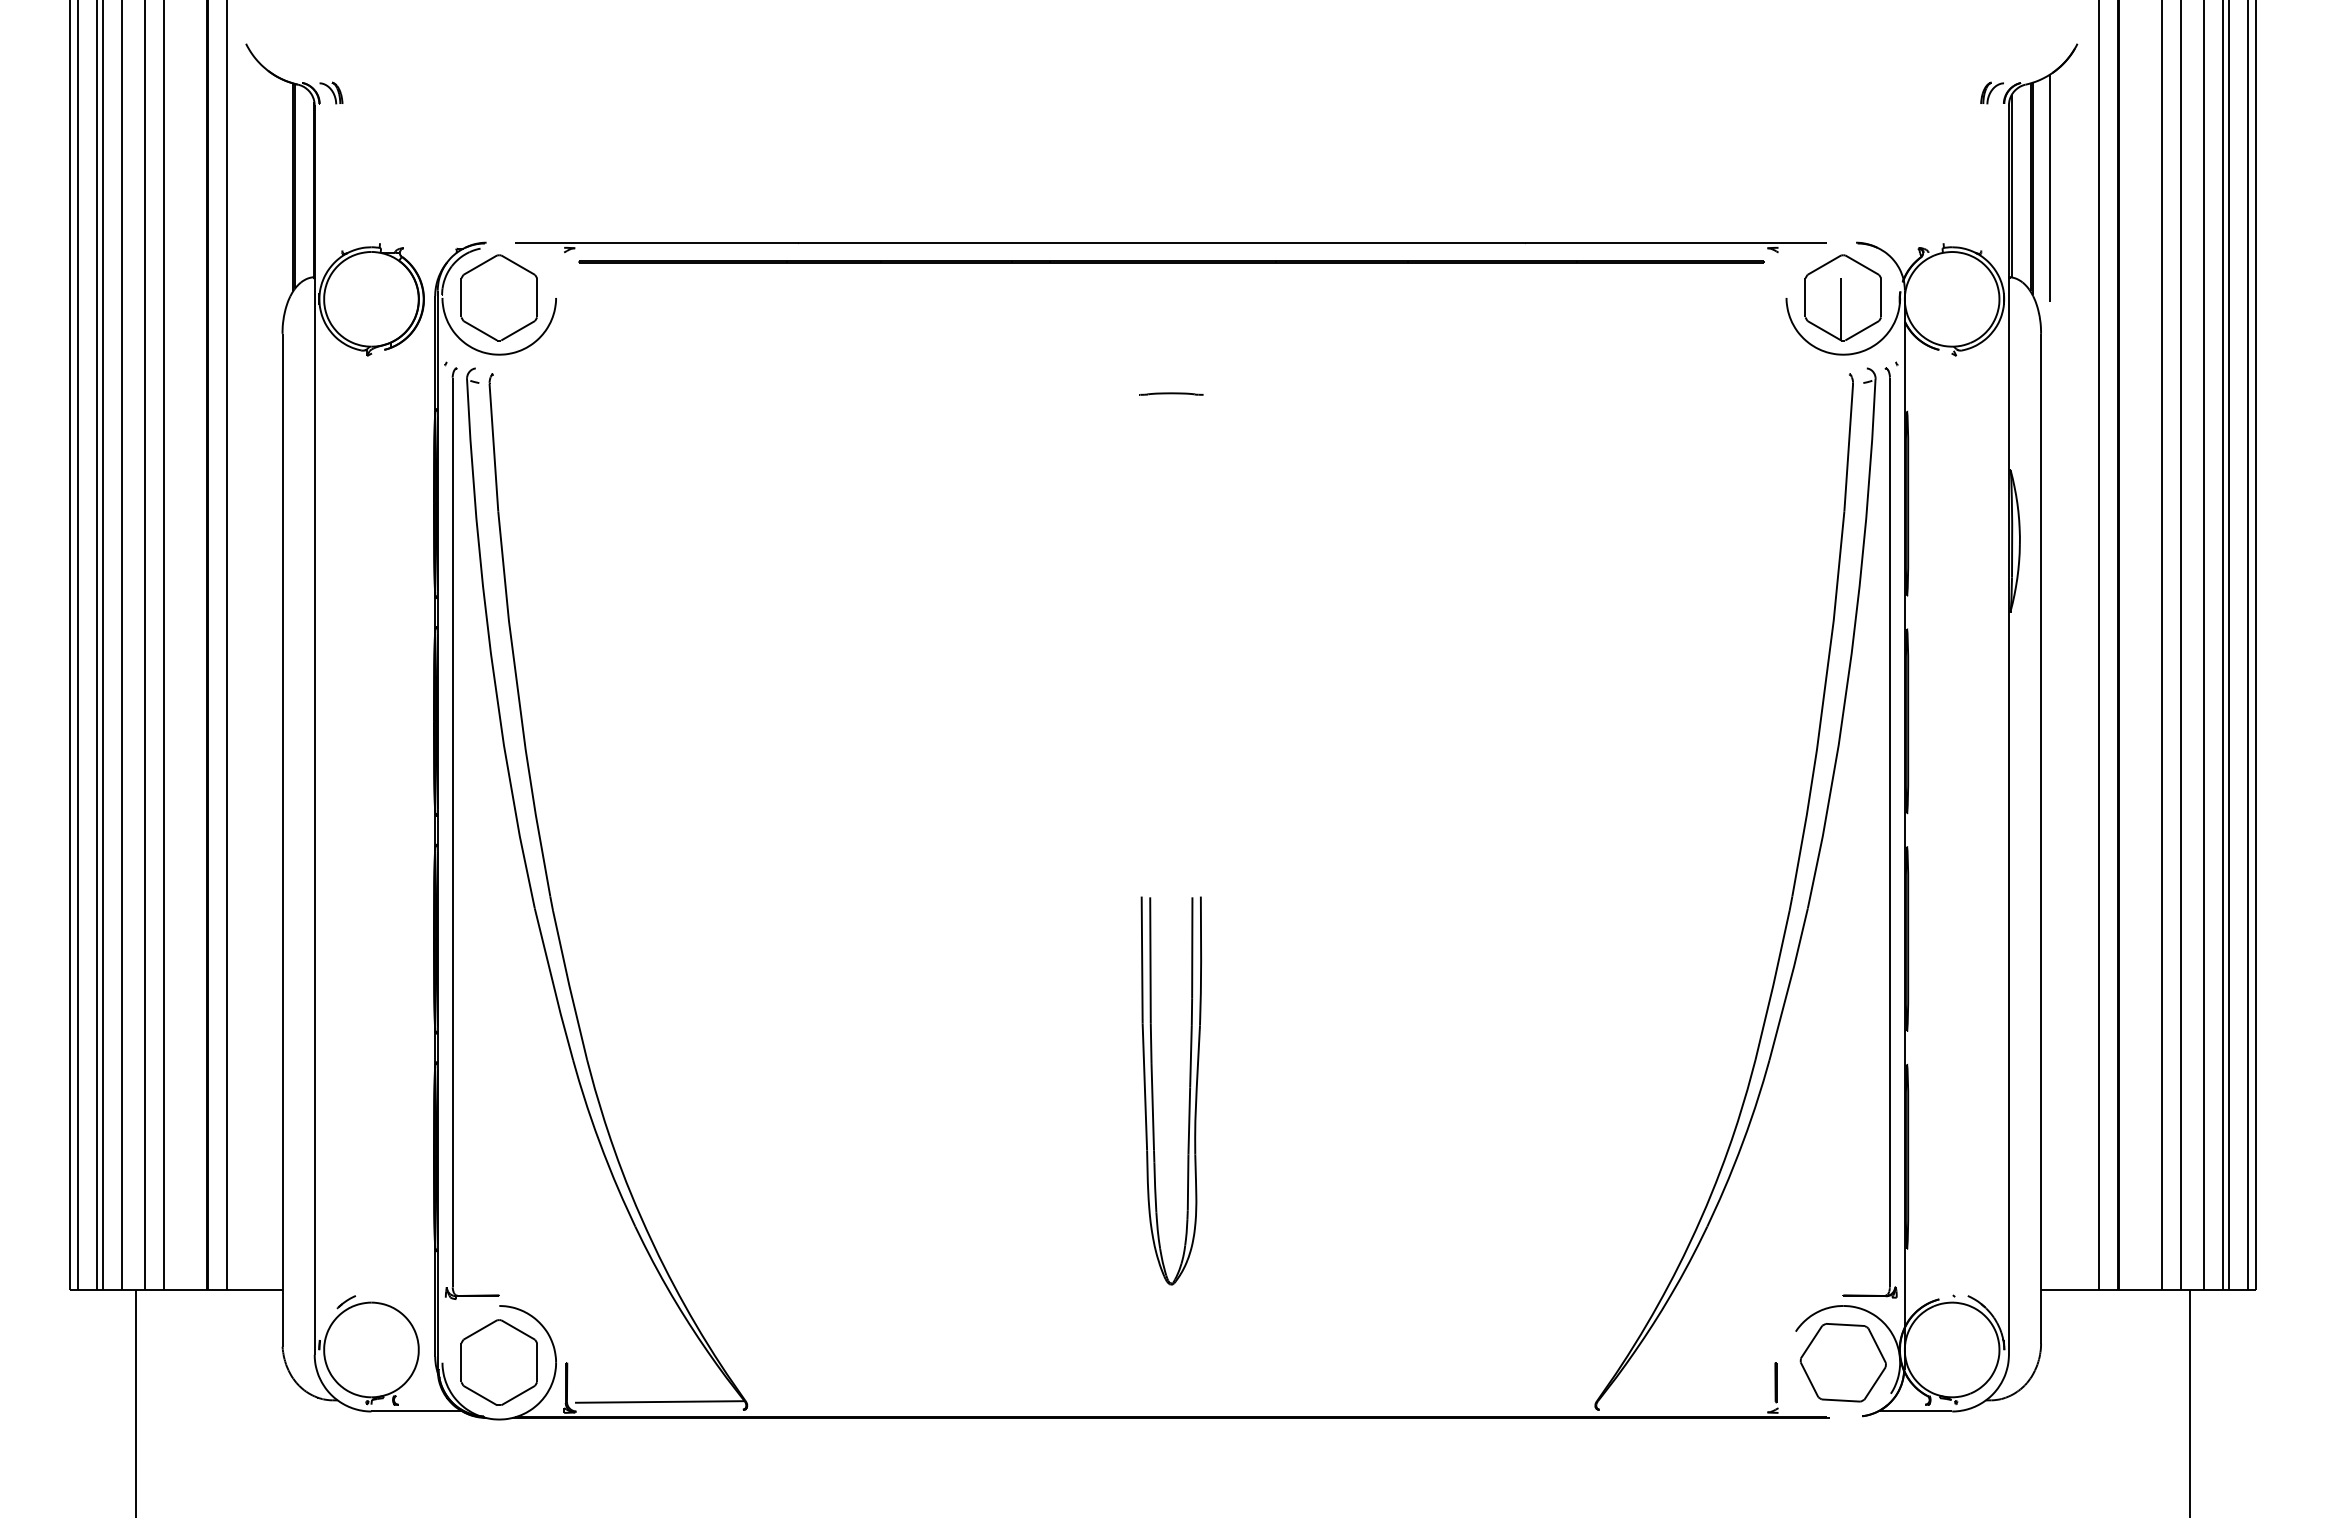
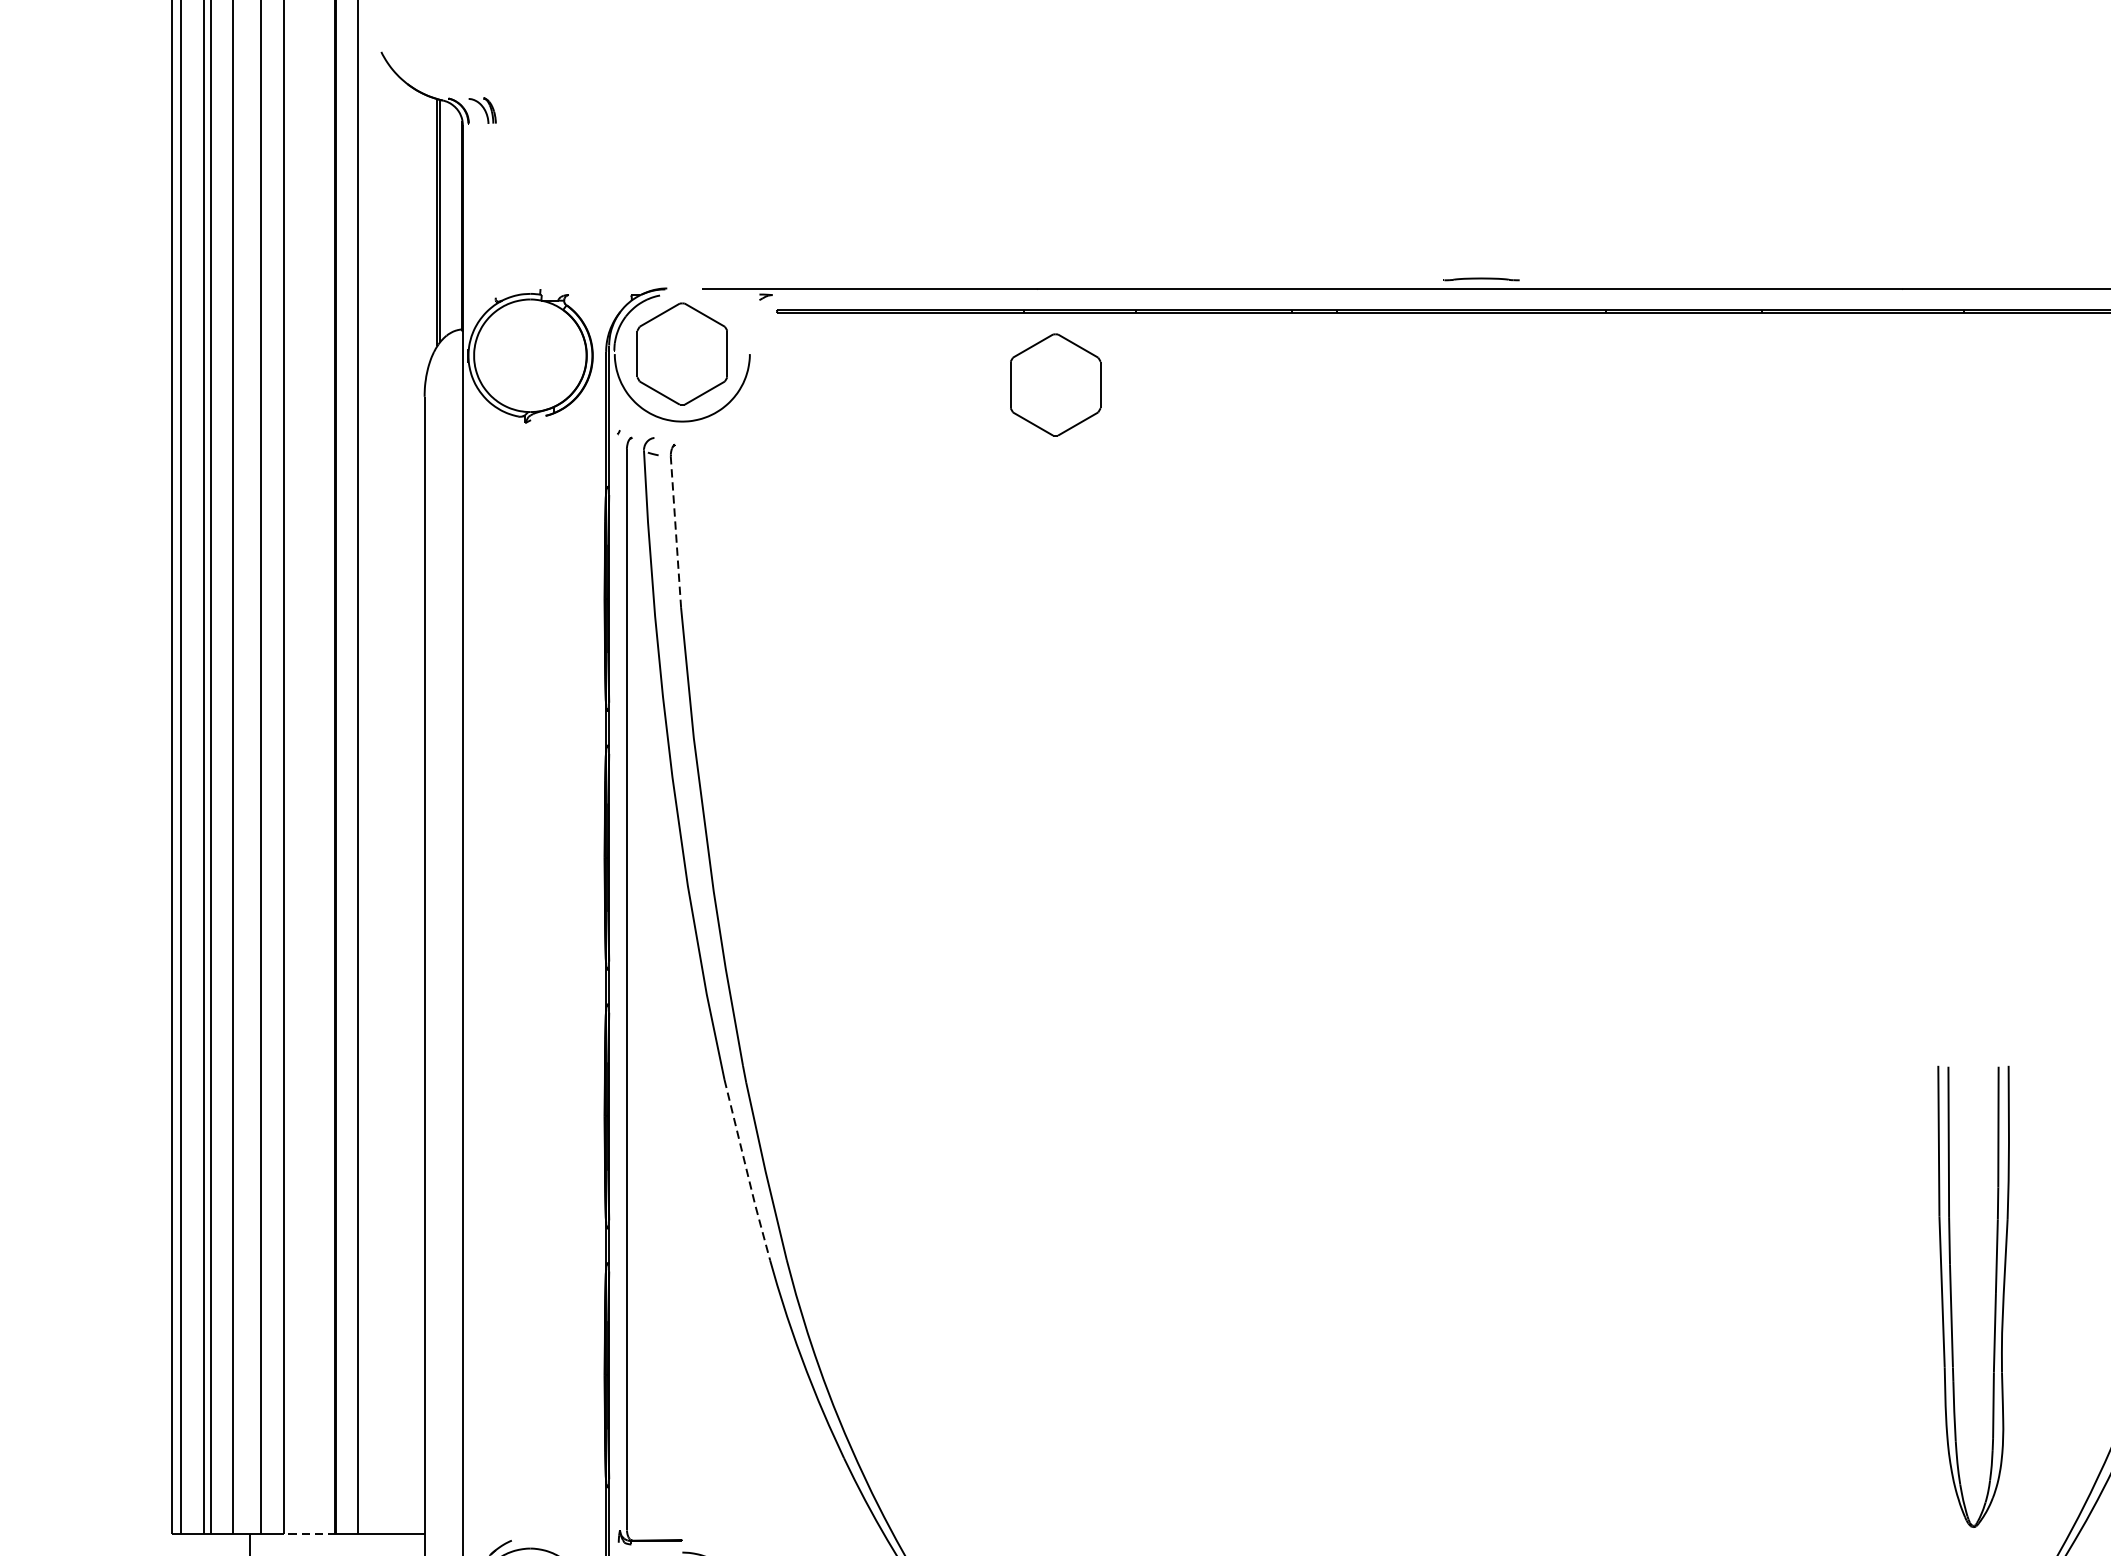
part: (812, 323) -> (1054, 384), added
line: (1171, 393) -> (1481, 278), moved
line: (493, 447) -> (675, 531), solid -> dashed
line: (553, 985) -> (746, 1171), solid -> dashed
part: (1153, 1090) -> (1952, 1296), moved
line: (186, 1290) -> (310, 1534), solid -> dashed

